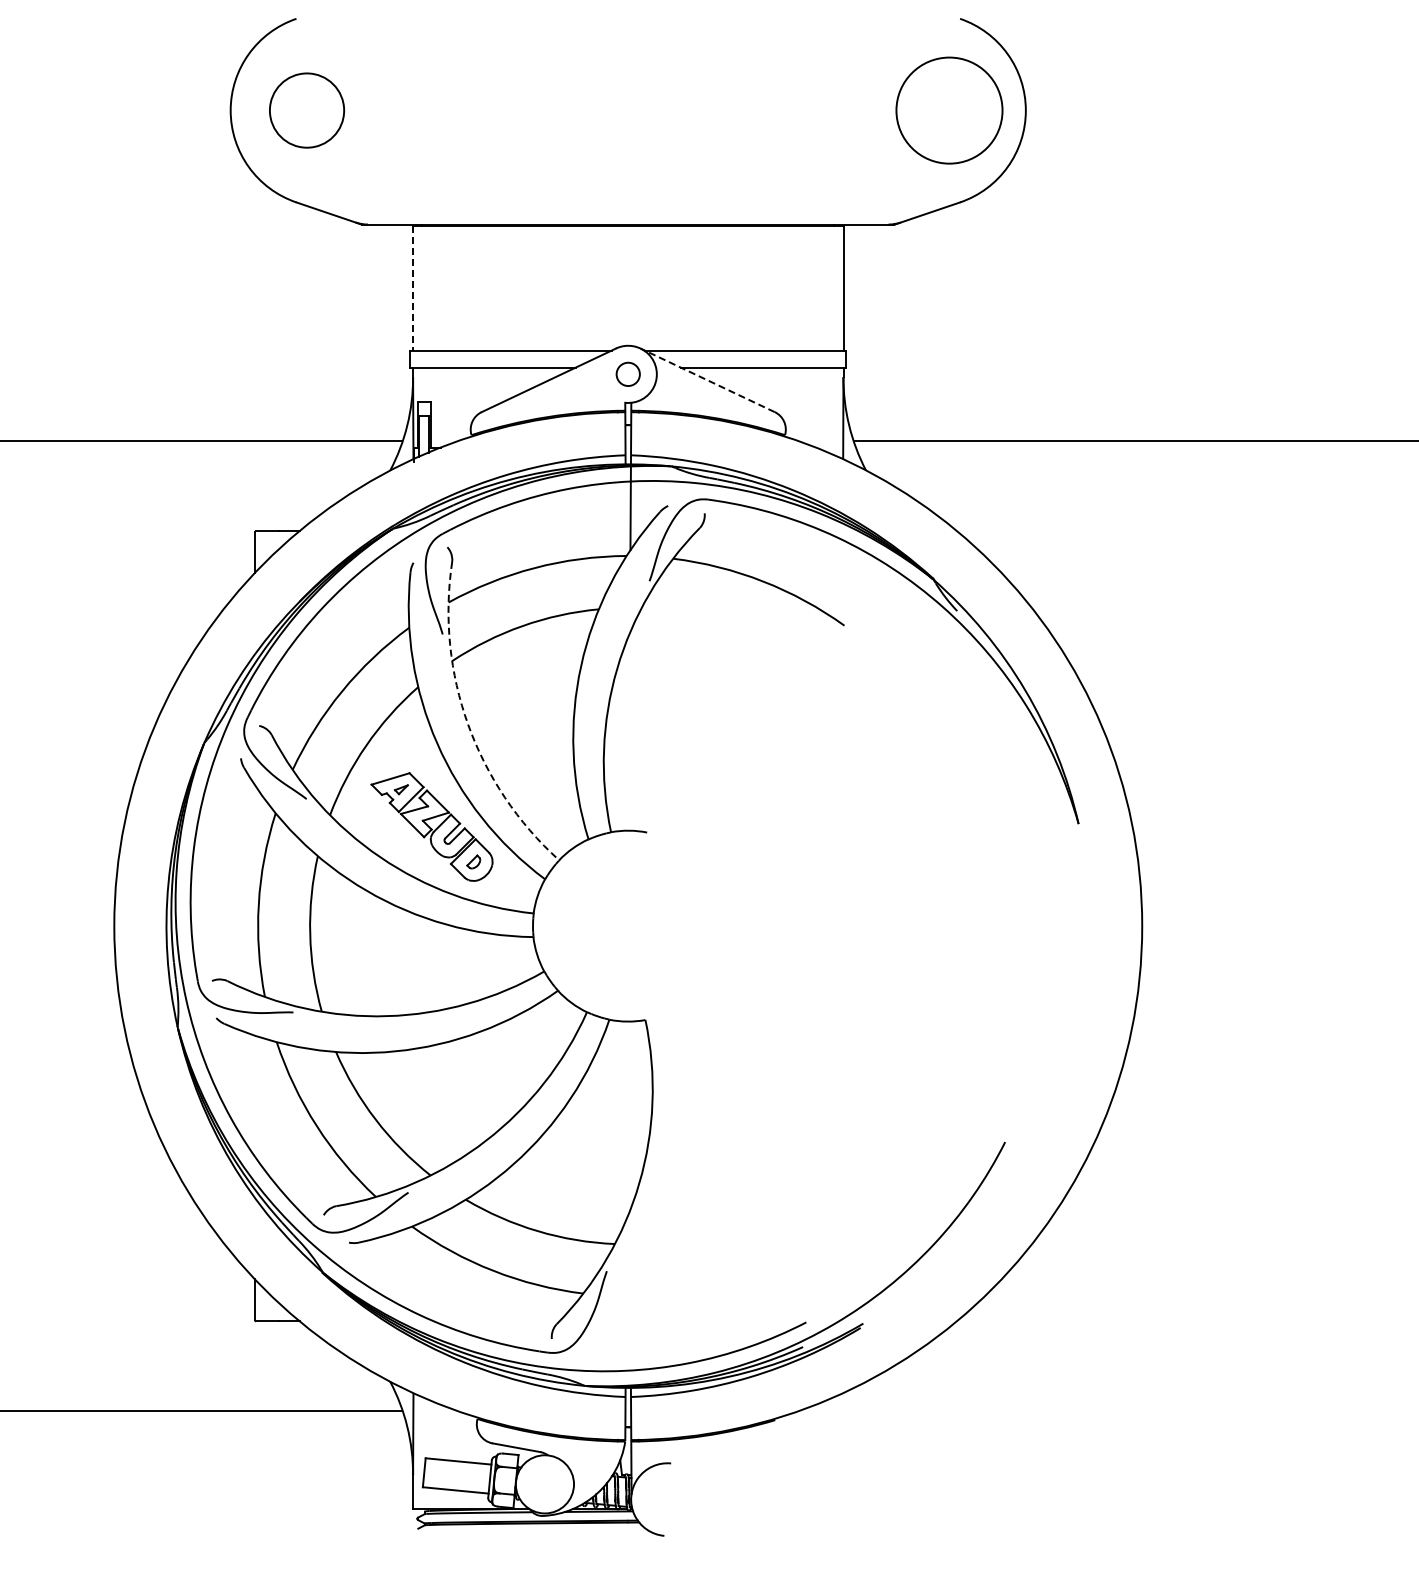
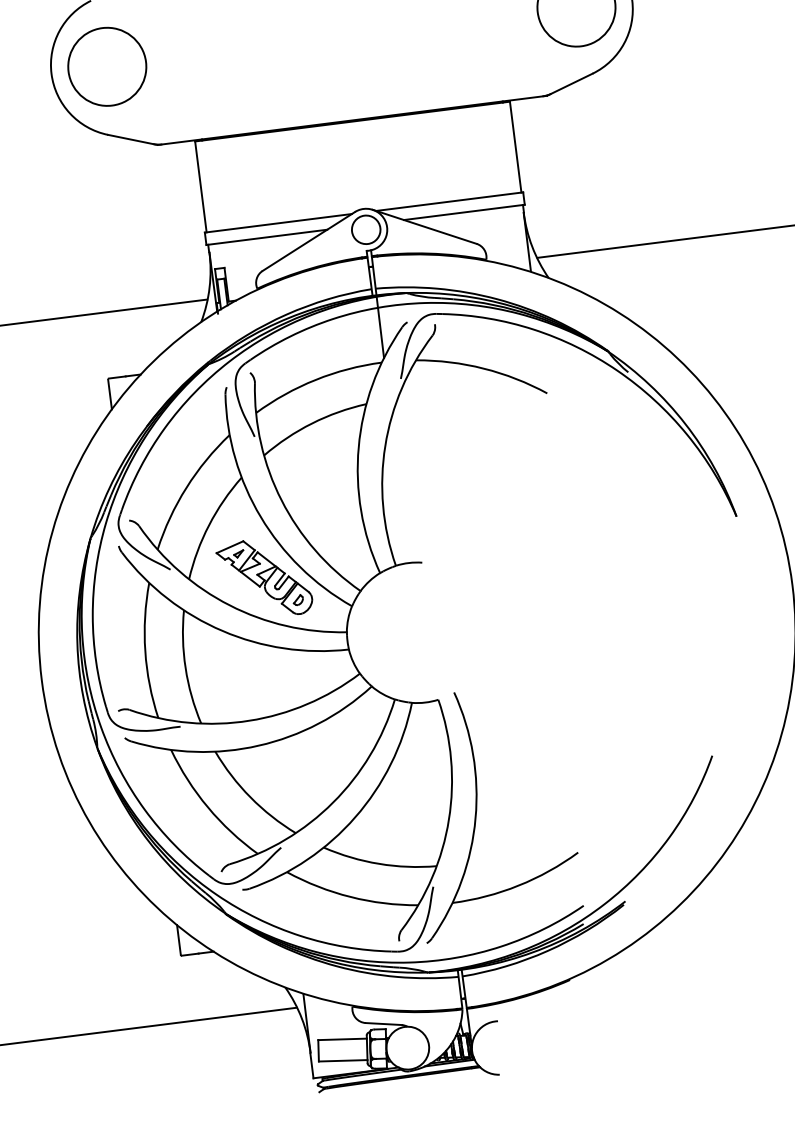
circle: (306, 110) -> (106, 66), size x1.43
line: (412, 288) -> (200, 187), dashed -> solid
circle: (627, 373) -> (365, 229), size x1.67
line: (707, 380) -> (424, 227), dashed -> solid
arc: (468, 724) -> (281, 500), dashed -> solid
part: (678, 1177) -> (477, 811), added

